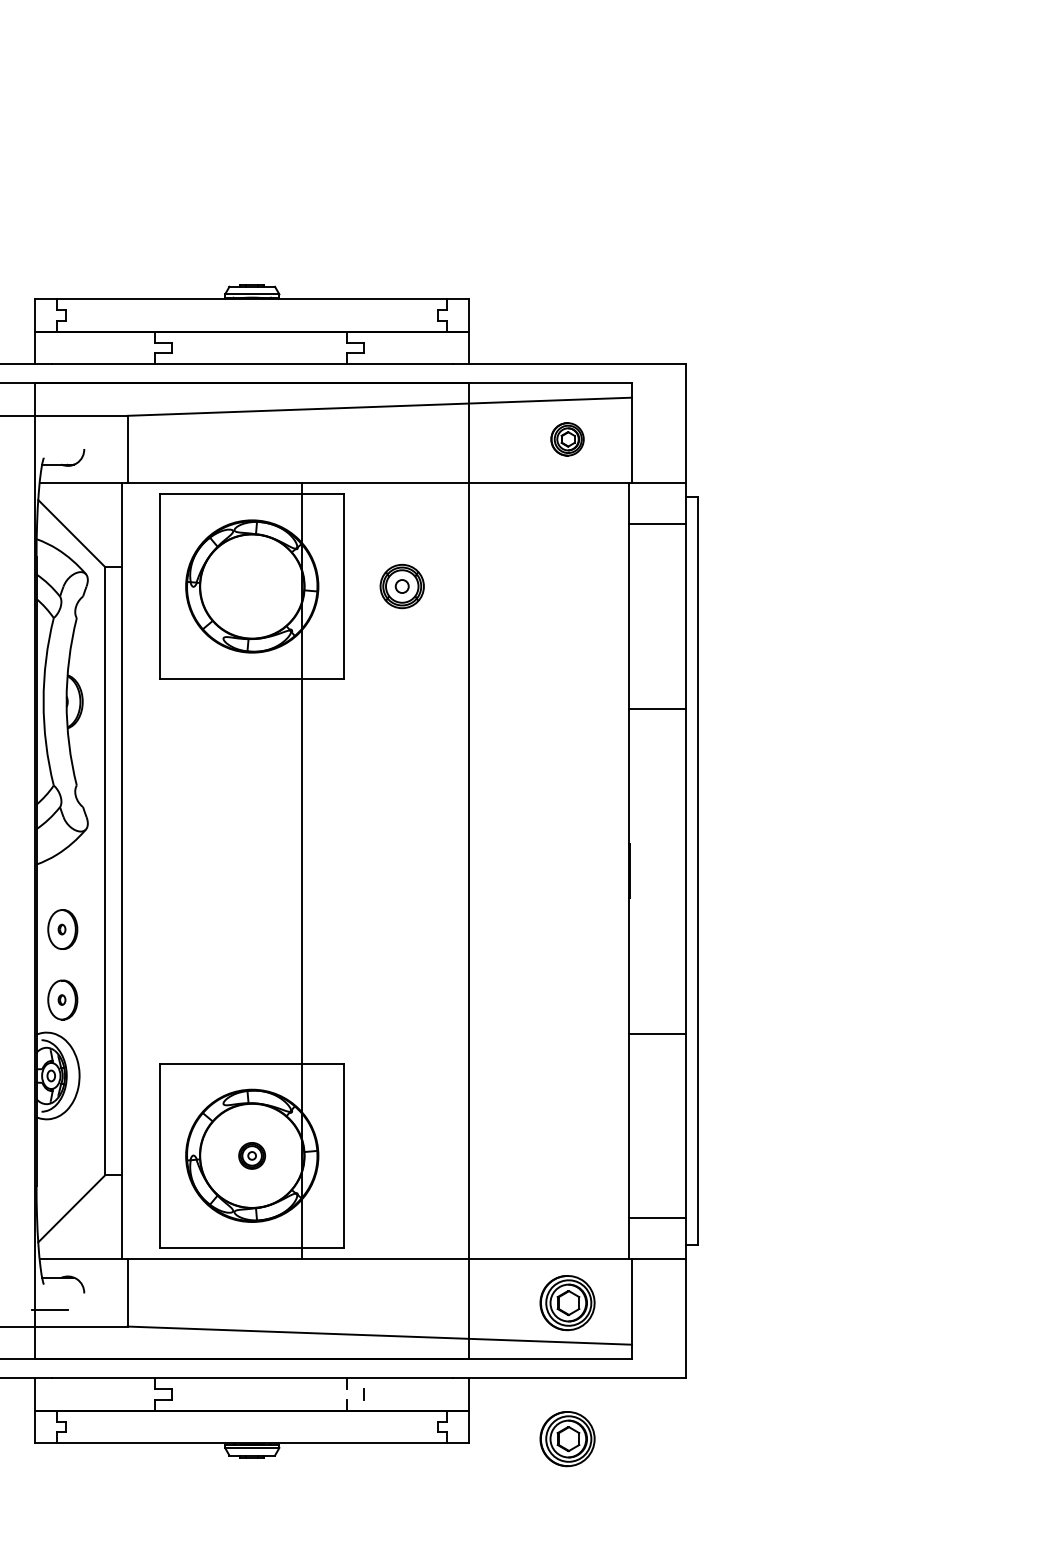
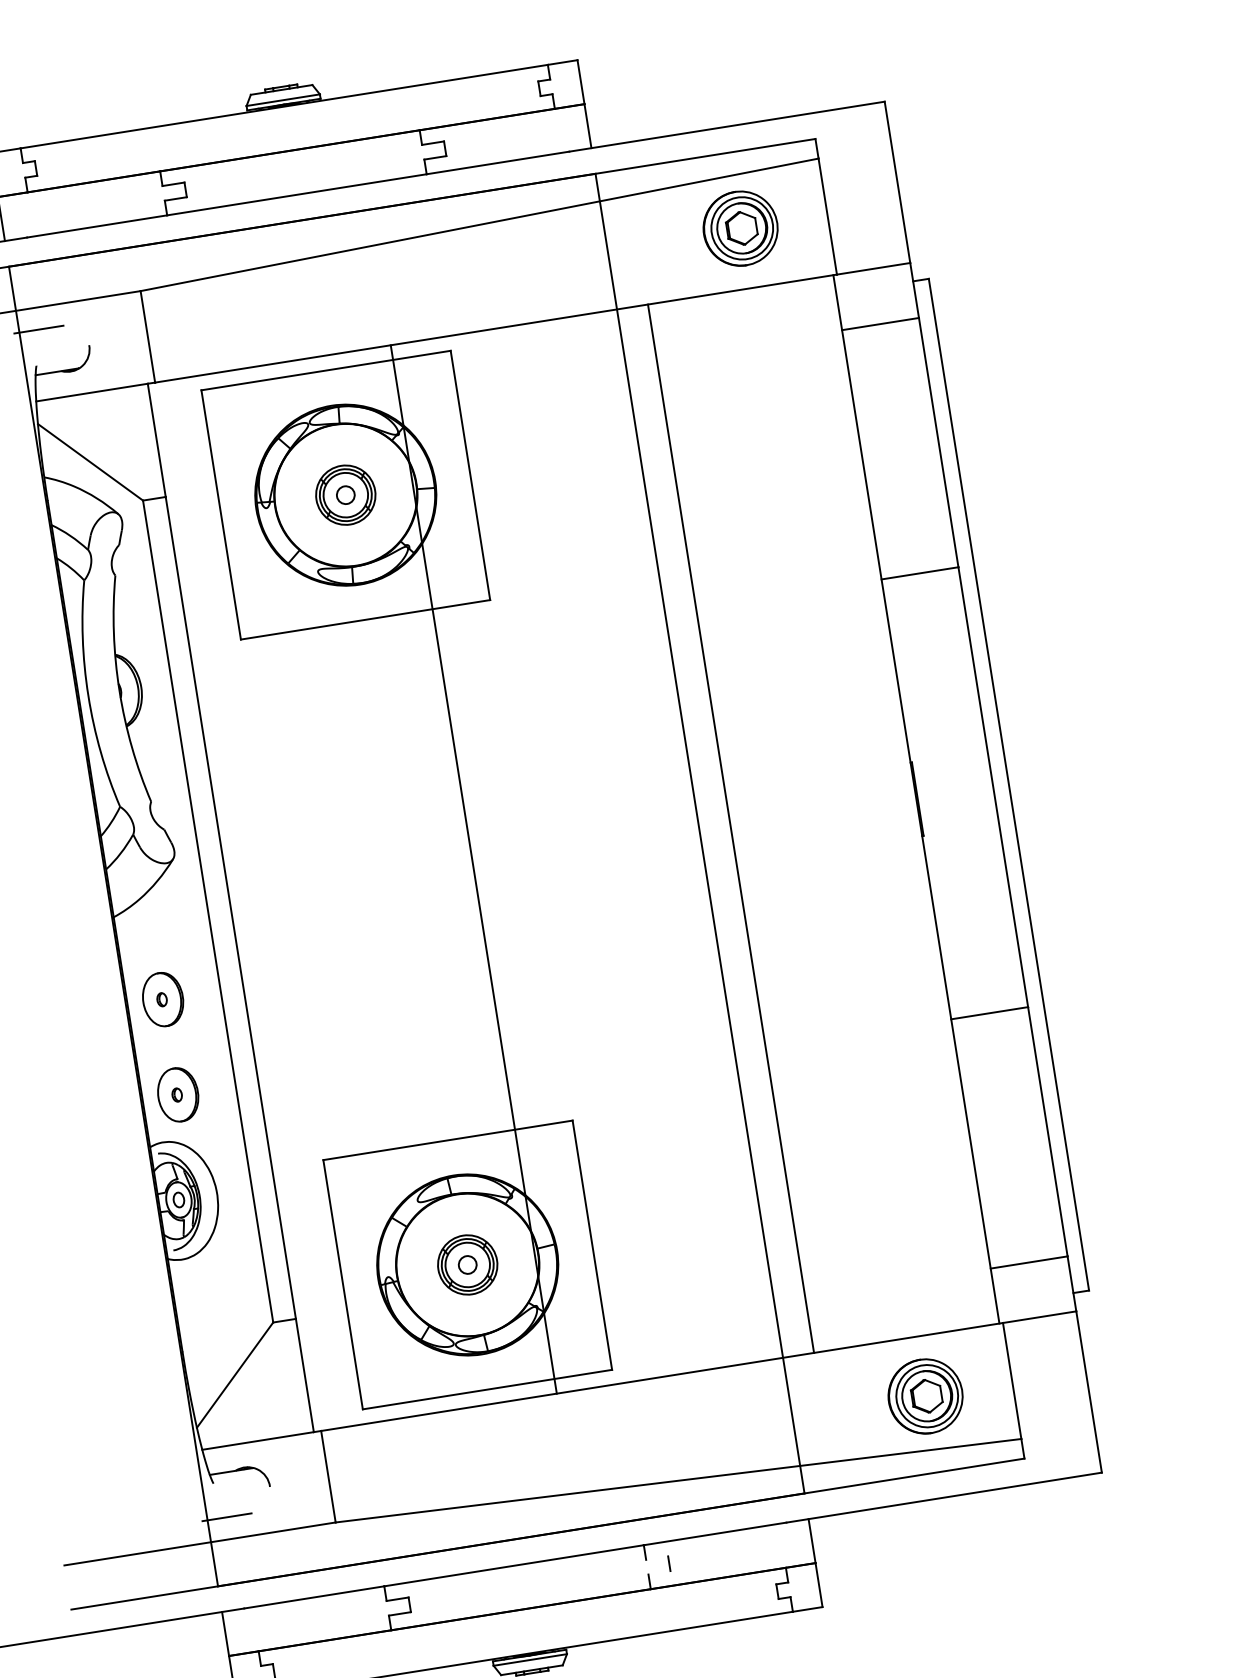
line: (49, 431) -> (38, 329), added
part: (567, 439) -> (740, 228), size x1.67
part: (401, 586) -> (344, 495), moved
line: (492, 870) -> (731, 827), added
part: (251, 1155) -> (466, 1264), size x1.67
part: (567, 1439) -> (954, 1580), removed

